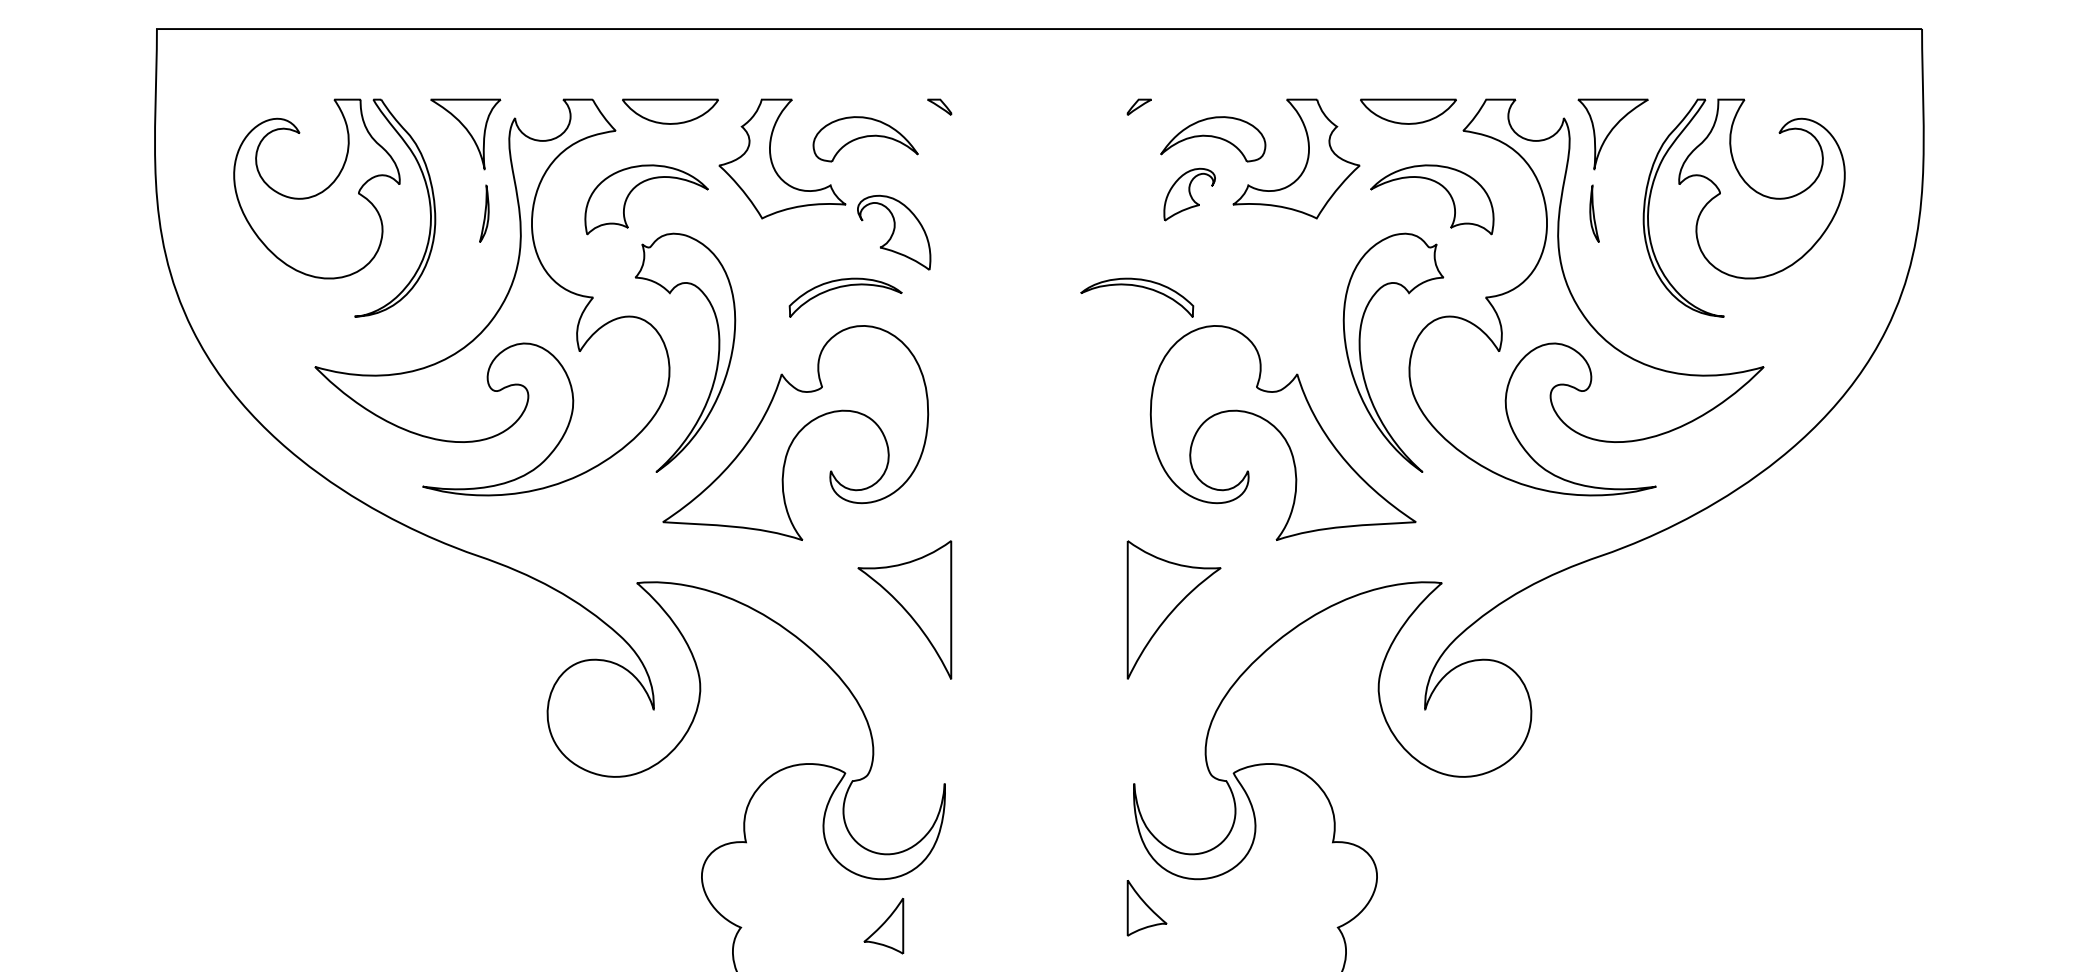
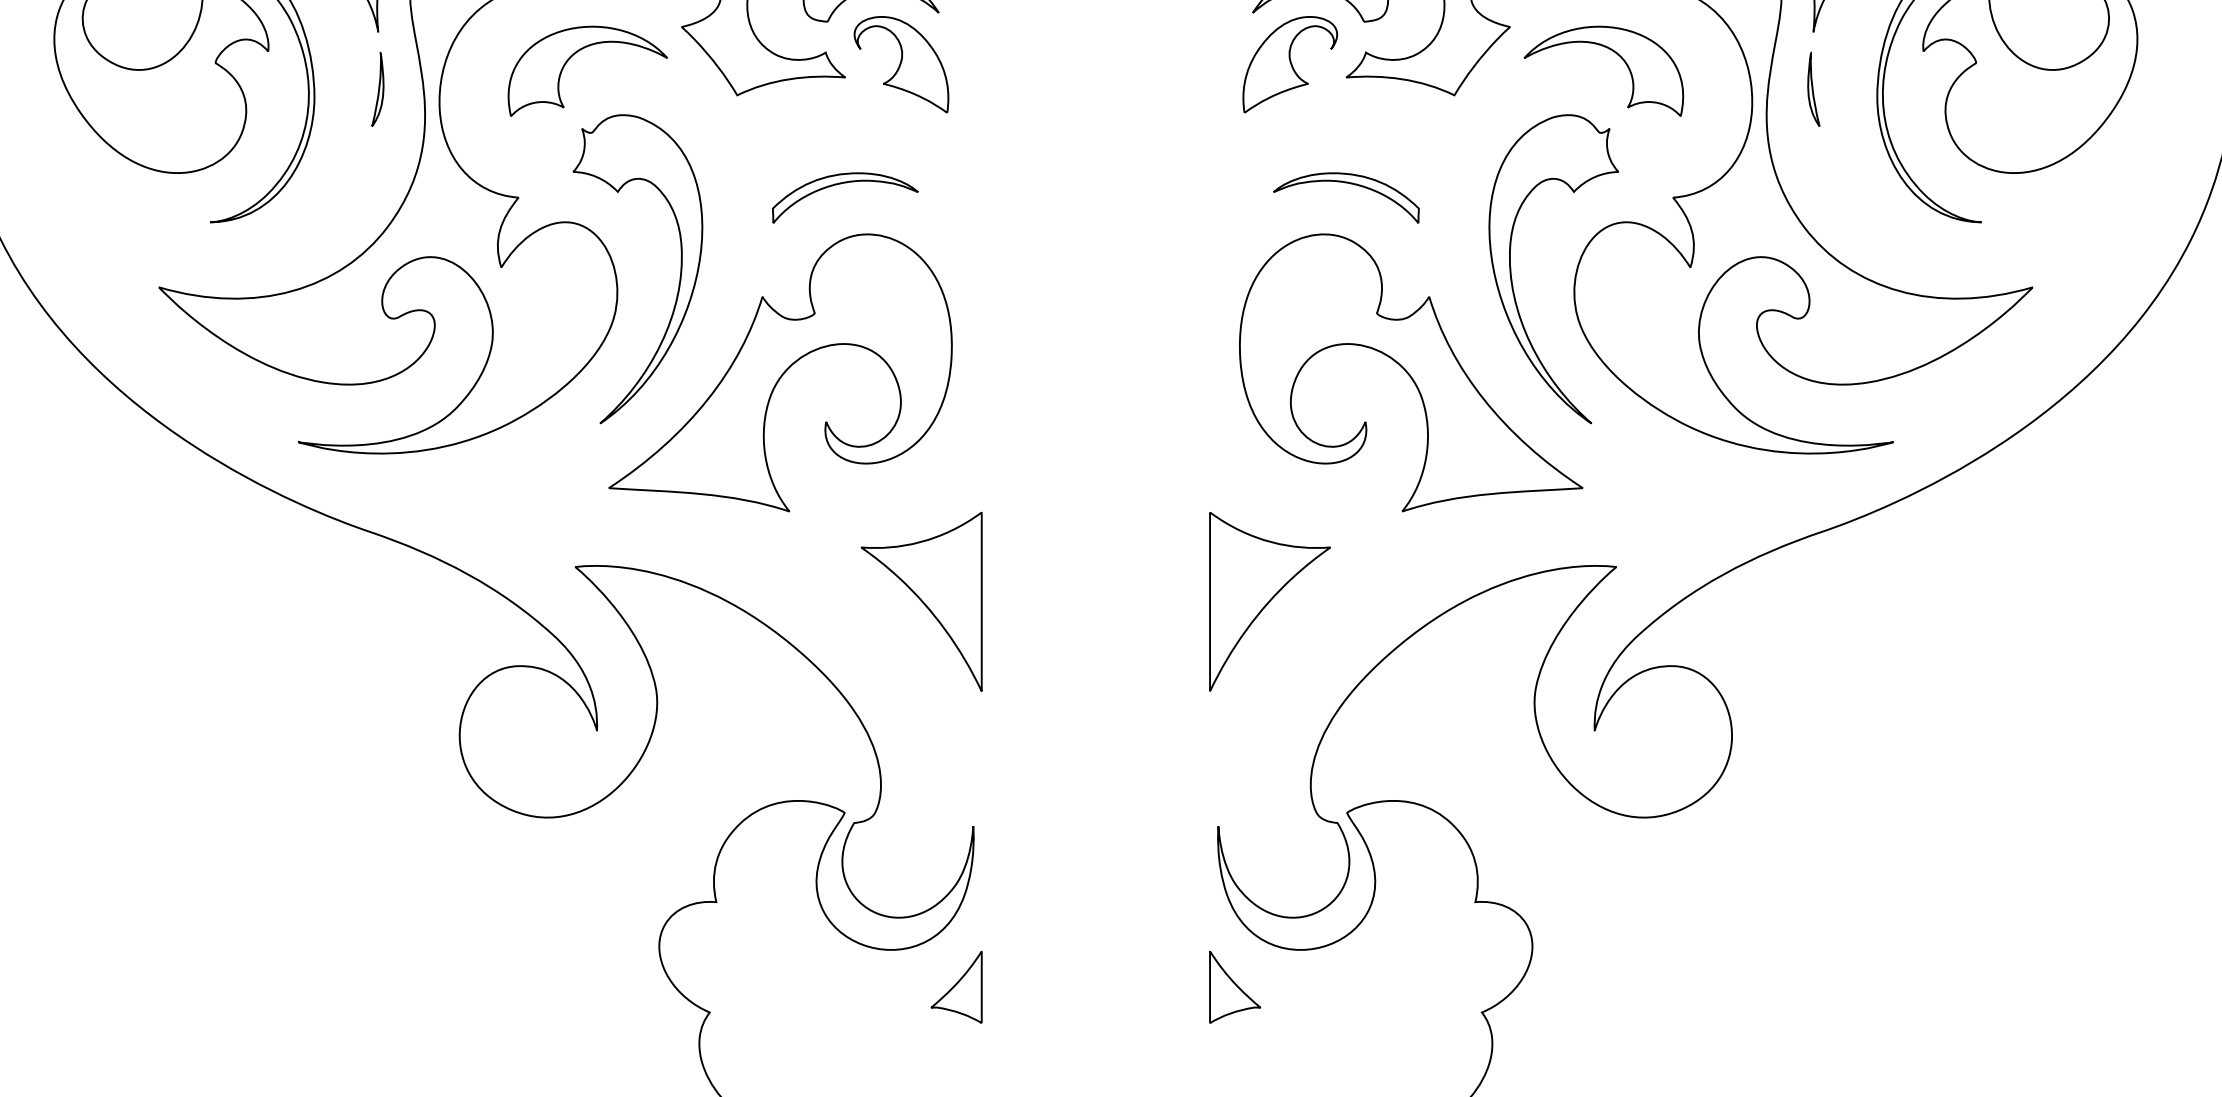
part: (1189, 194) -> (1289, 64), size x1.43
part: (894, 232) -> (901, 64), moved
part: (1139, 287) -> (1349, 184), moved
part: (883, 925) -> (956, 986), moved

